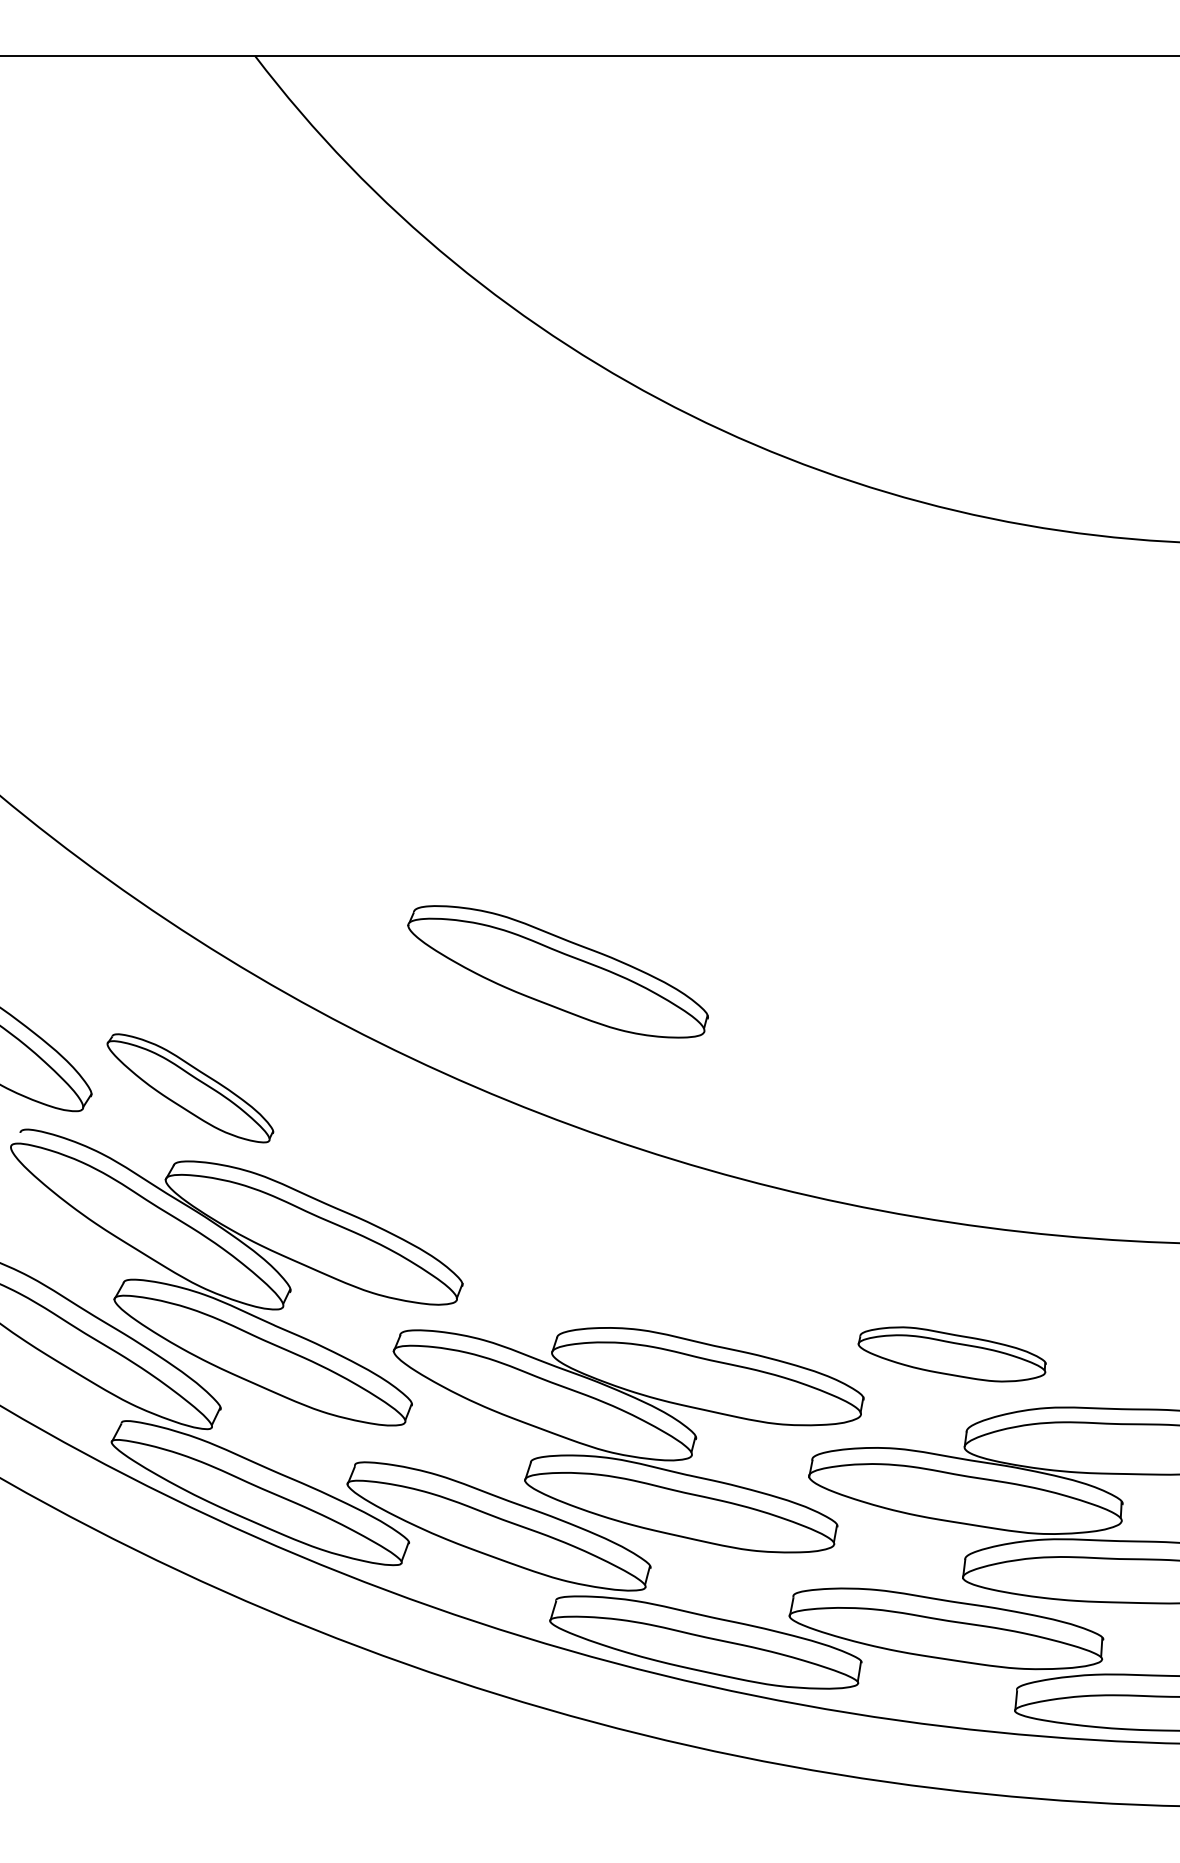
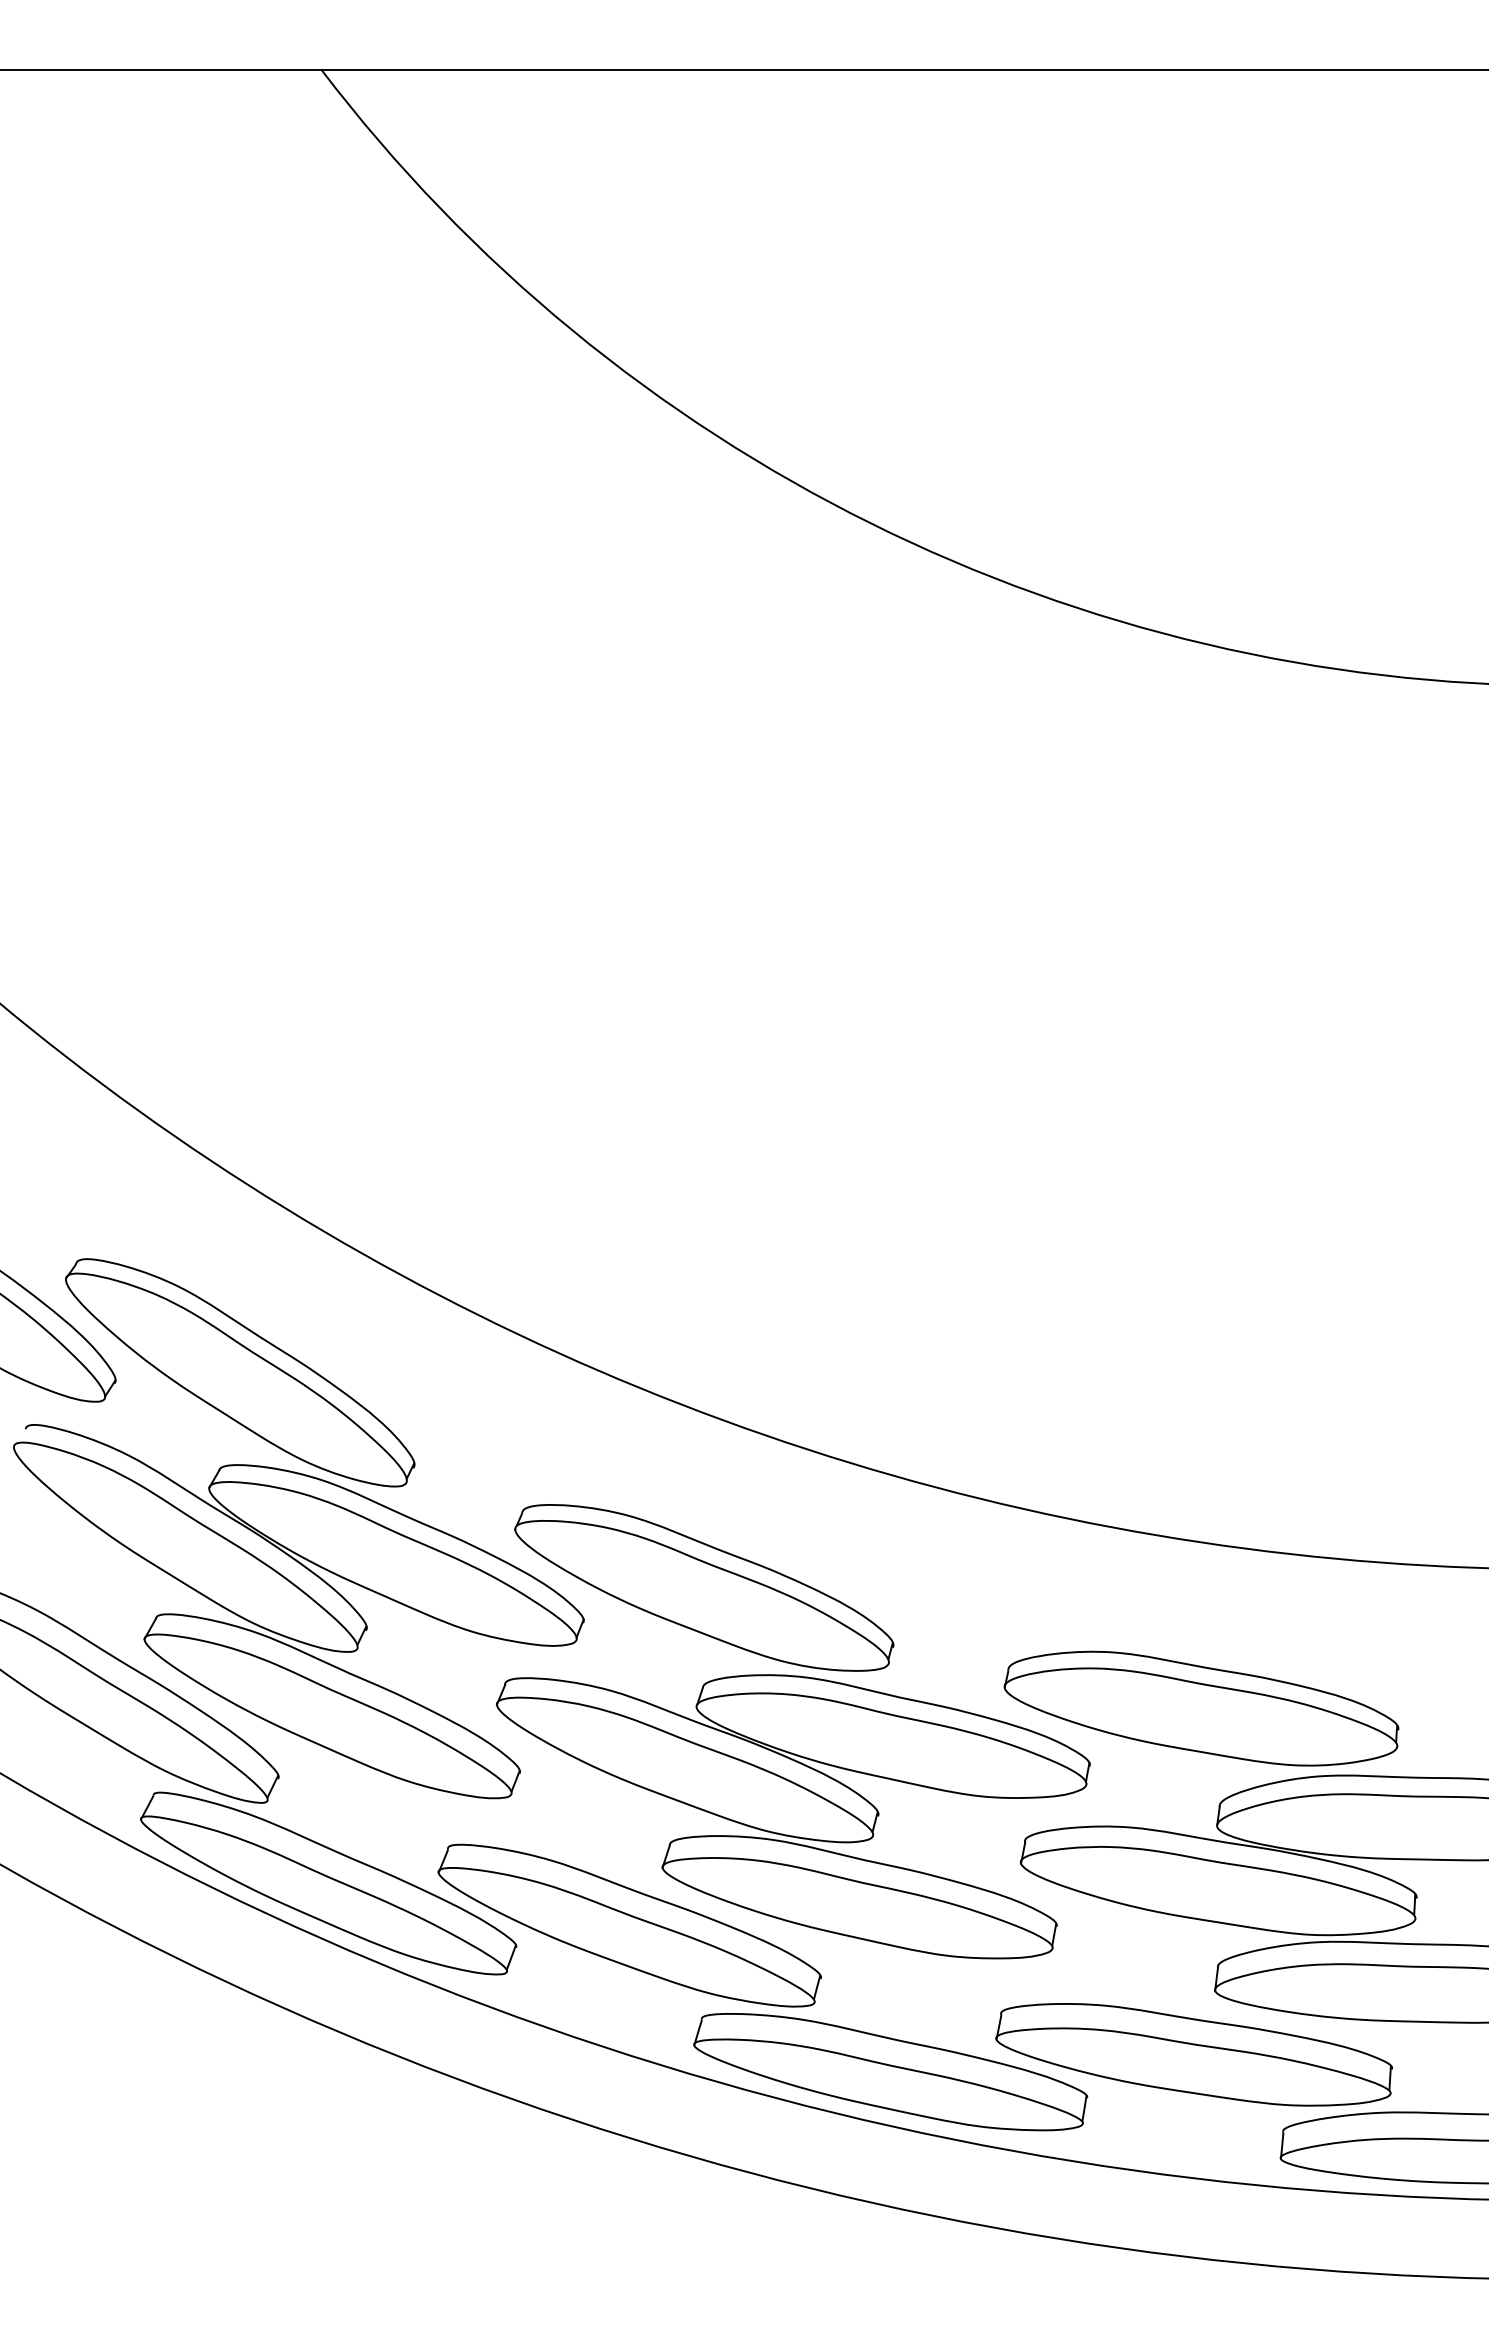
part: (558, 971) -> (704, 1587), moved
part: (190, 1088) -> (240, 1372), size x1.67
part: (952, 1354) -> (1201, 1708), size x1.67

